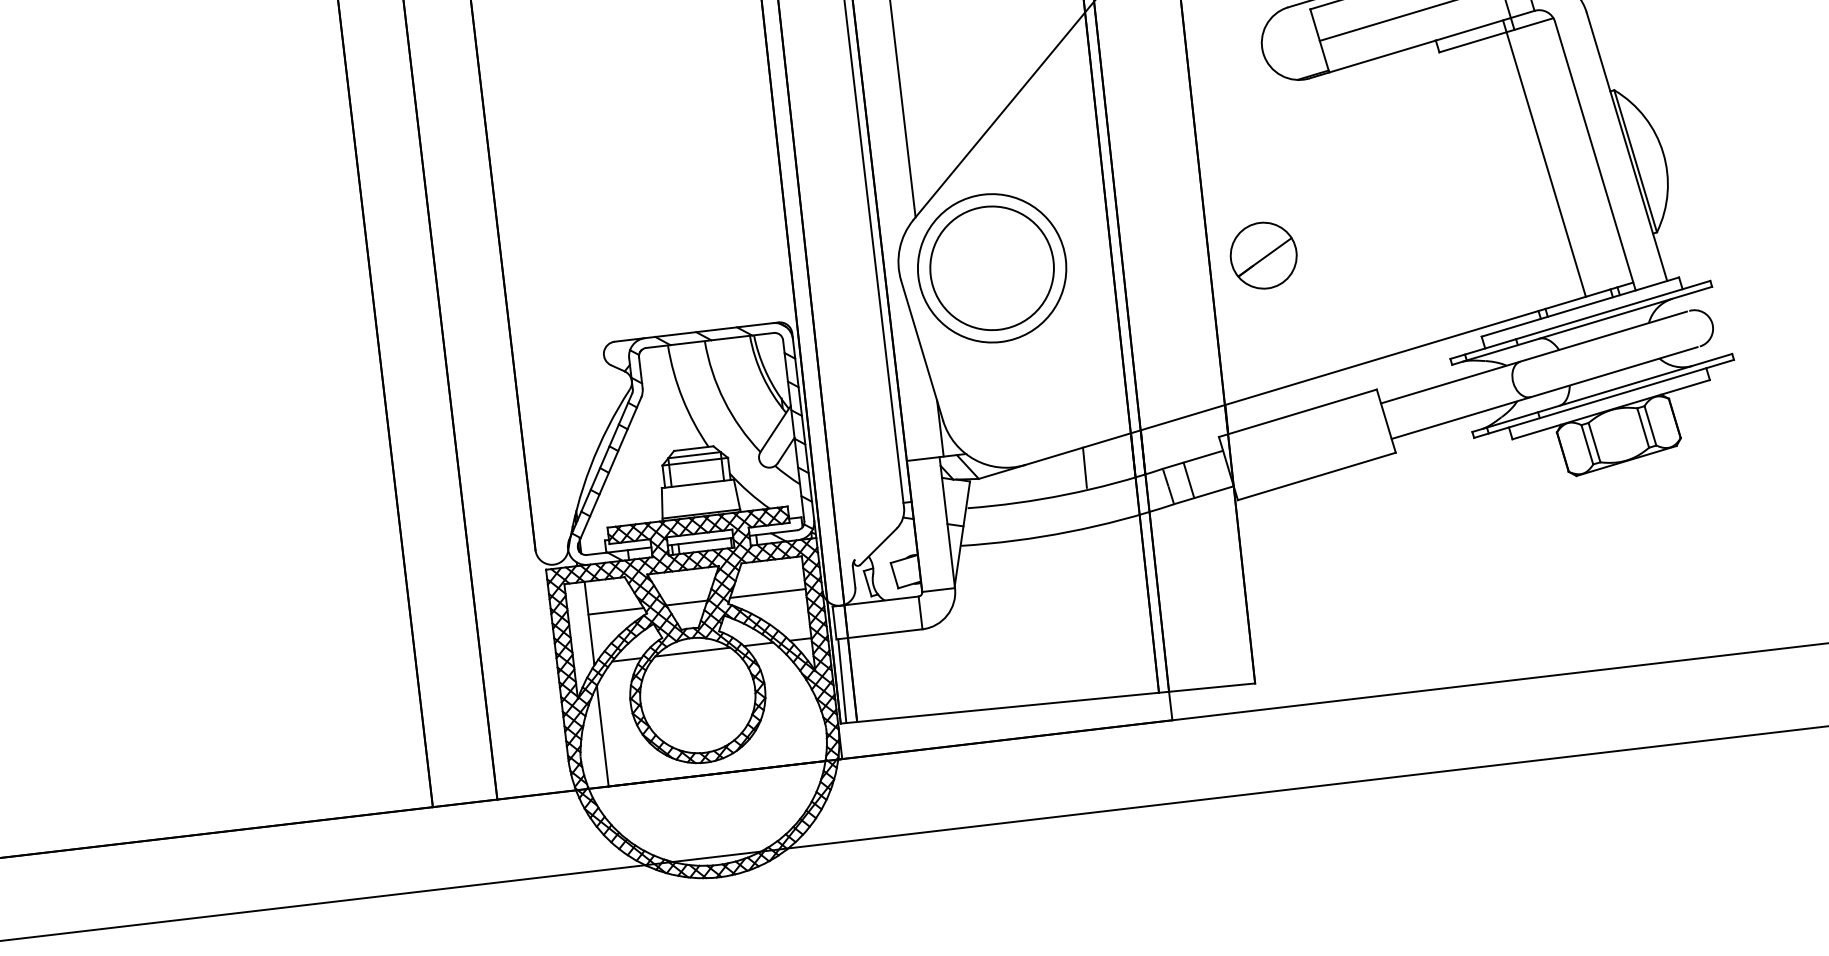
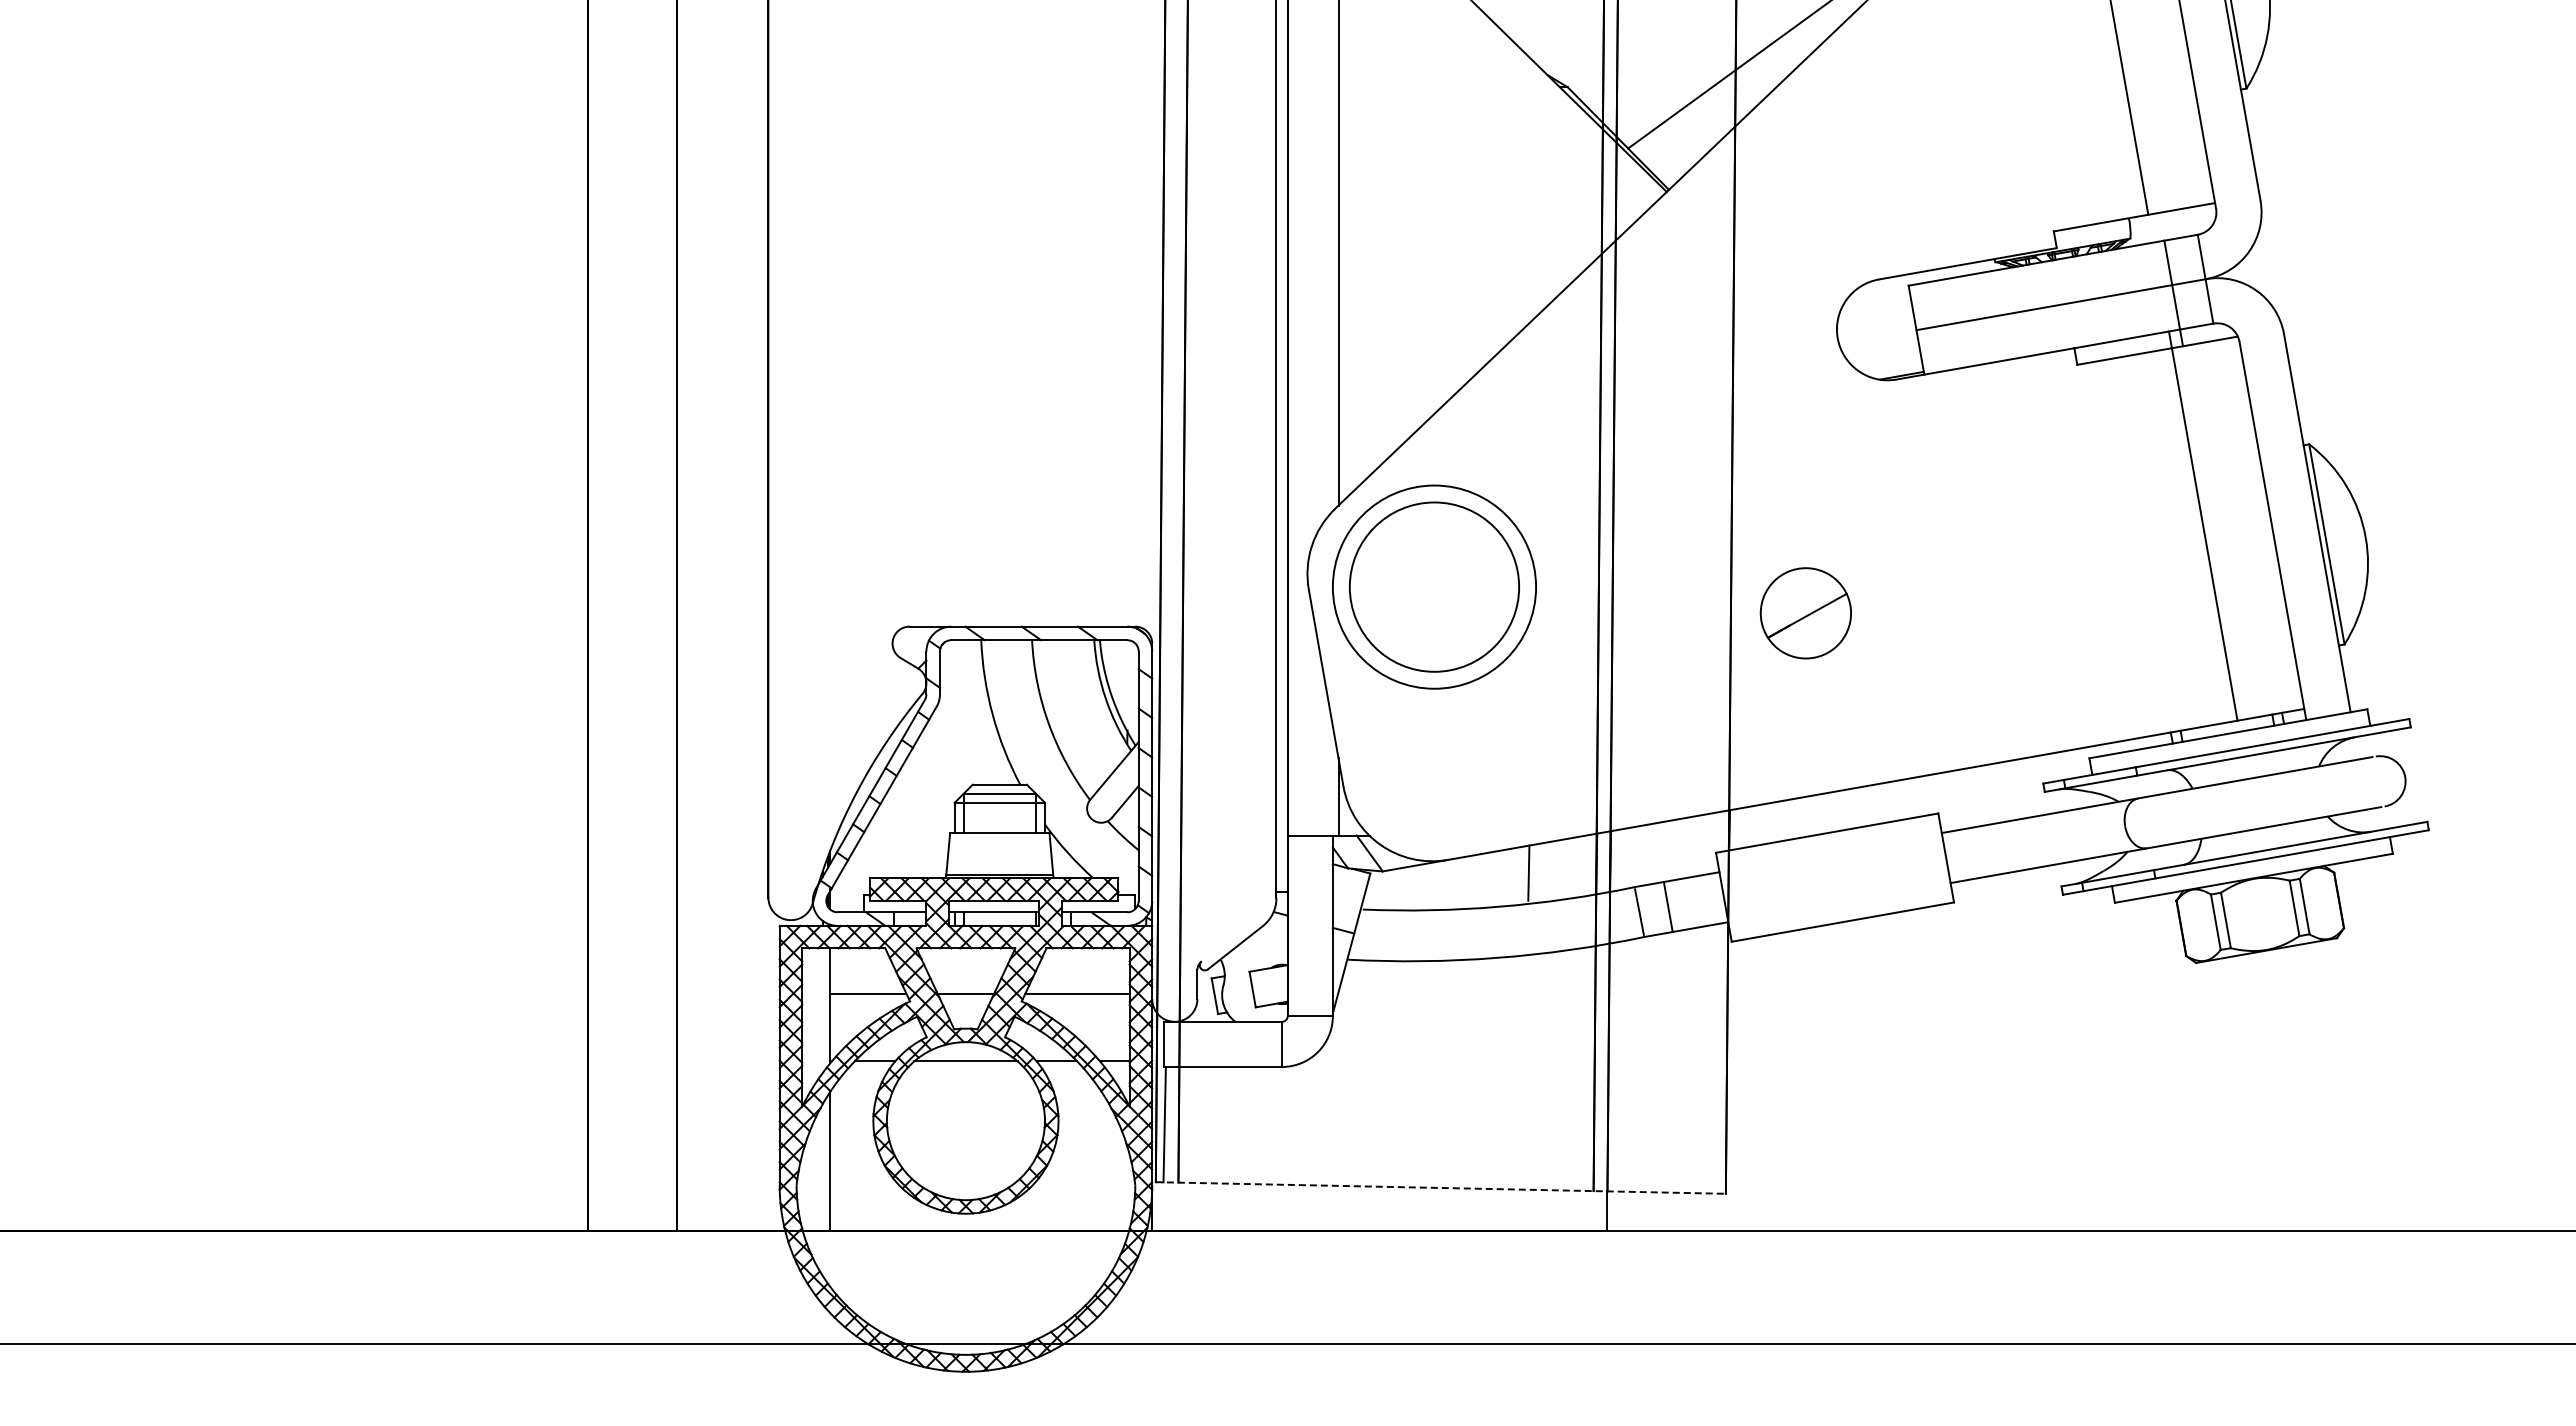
line: (1048, 703) -> (1441, 1187), solid -> dashed

